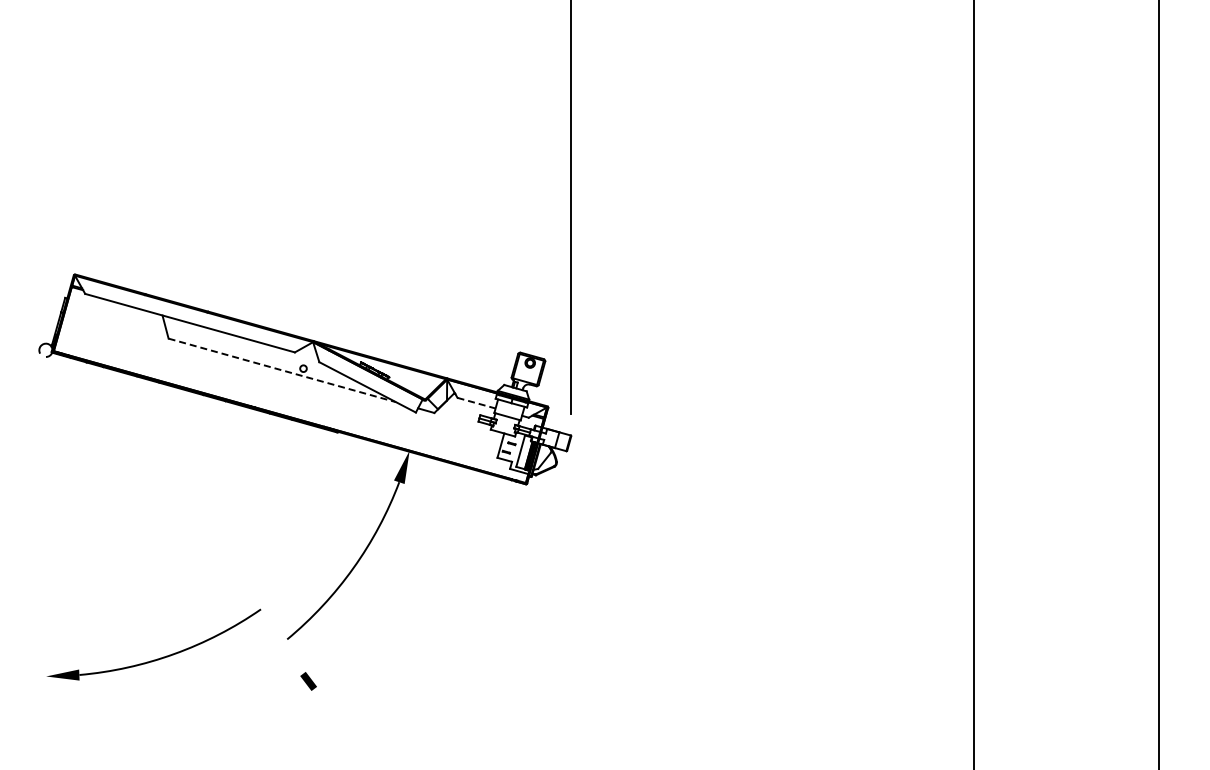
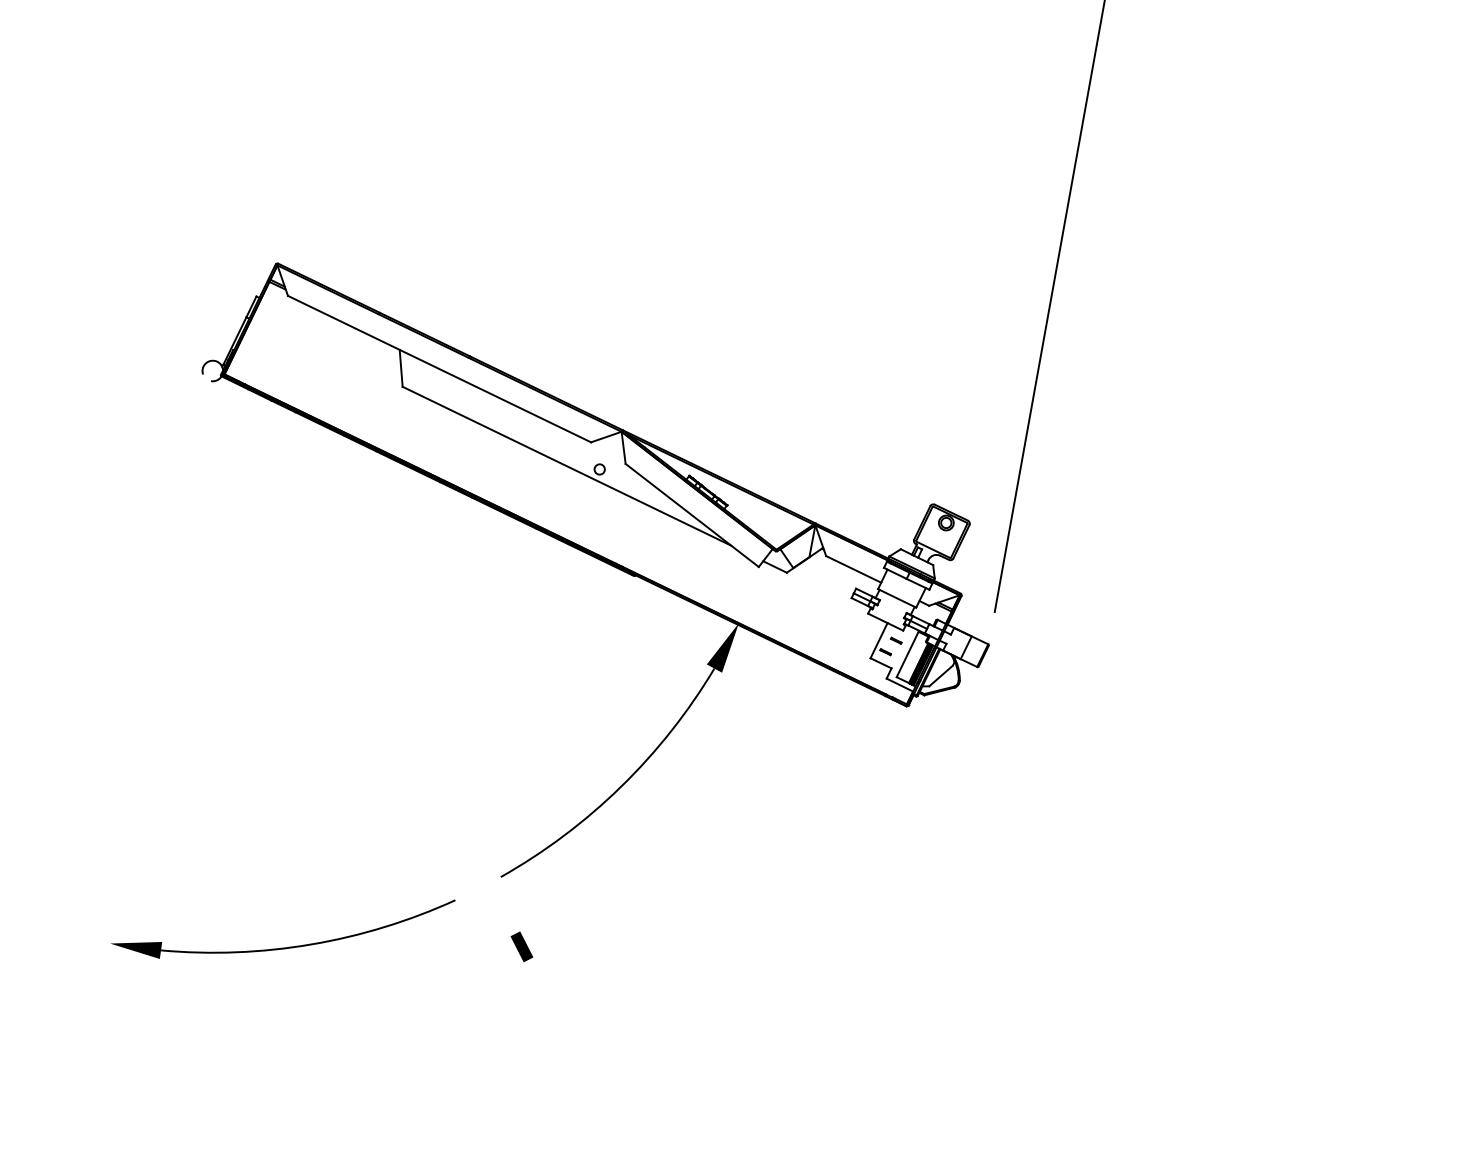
line: (282, 370) -> (567, 466), dashed -> solid
line: (476, 403) -> (853, 569), dashed -> solid
part: (157, 658) -> (284, 946), moved

